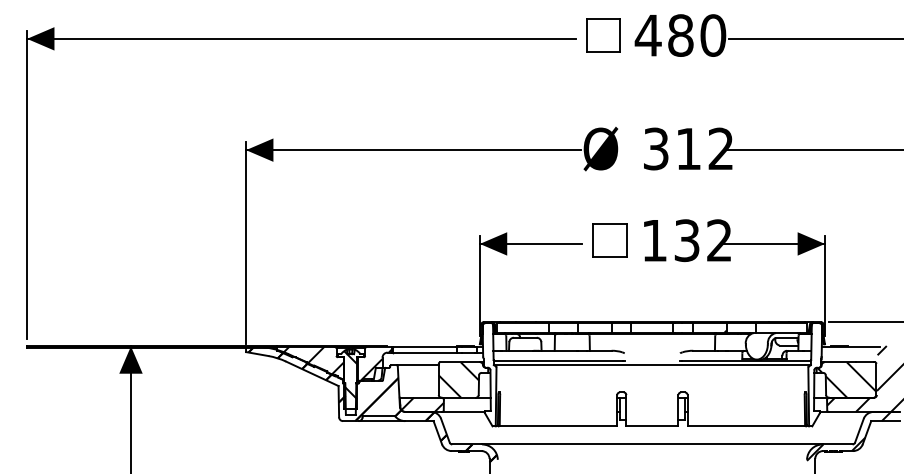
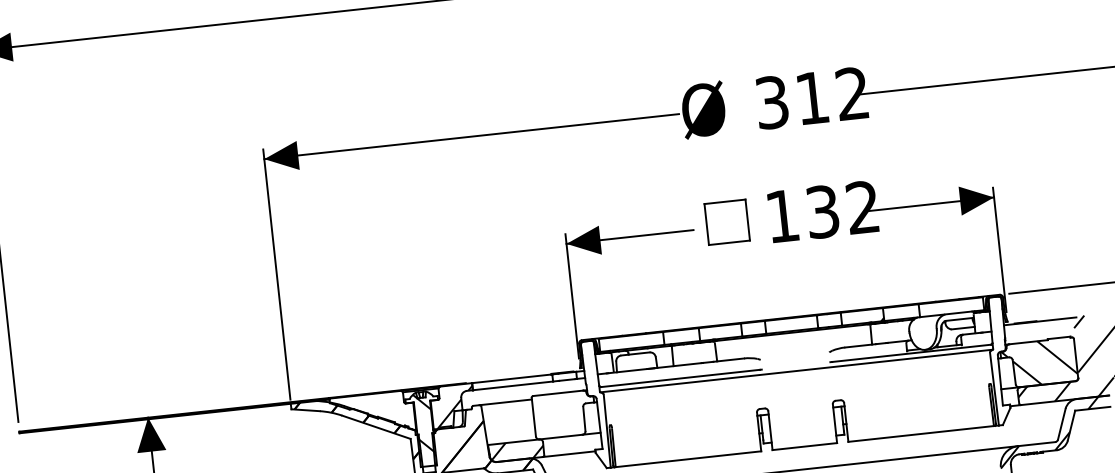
hatch: (313, 360) -> (376, 410), removed
hatch: (458, 379) -> (558, 414), removed

